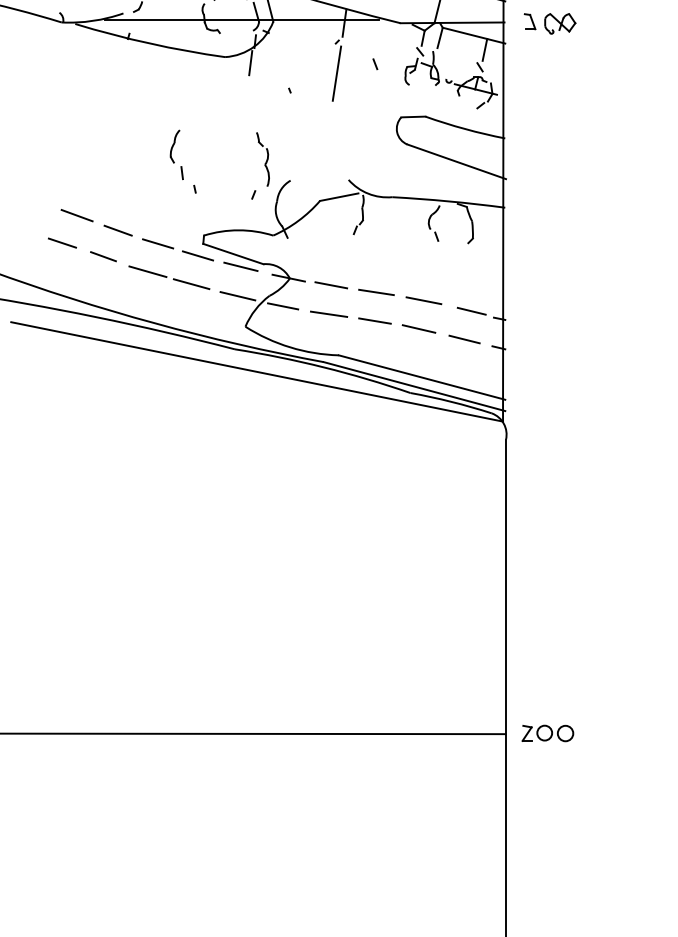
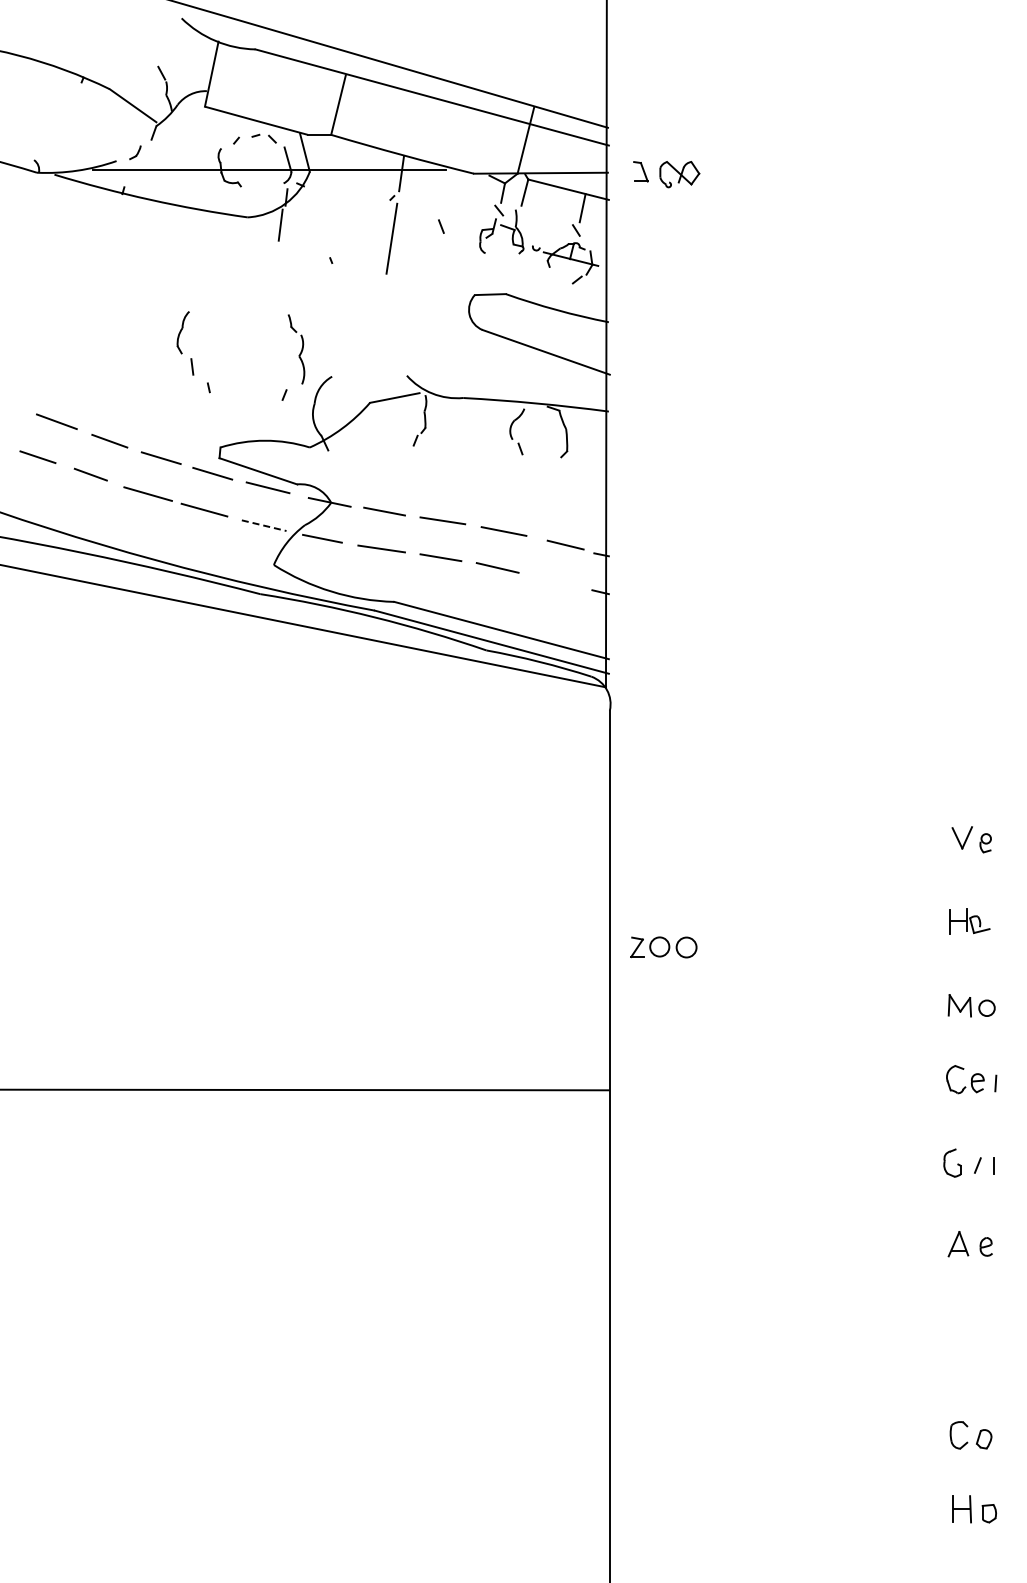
line: (238, 296) -> (264, 525), solid -> dashed
line: (464, 339) -> (556, 581), removed
part: (547, 733) -> (663, 947), moved

